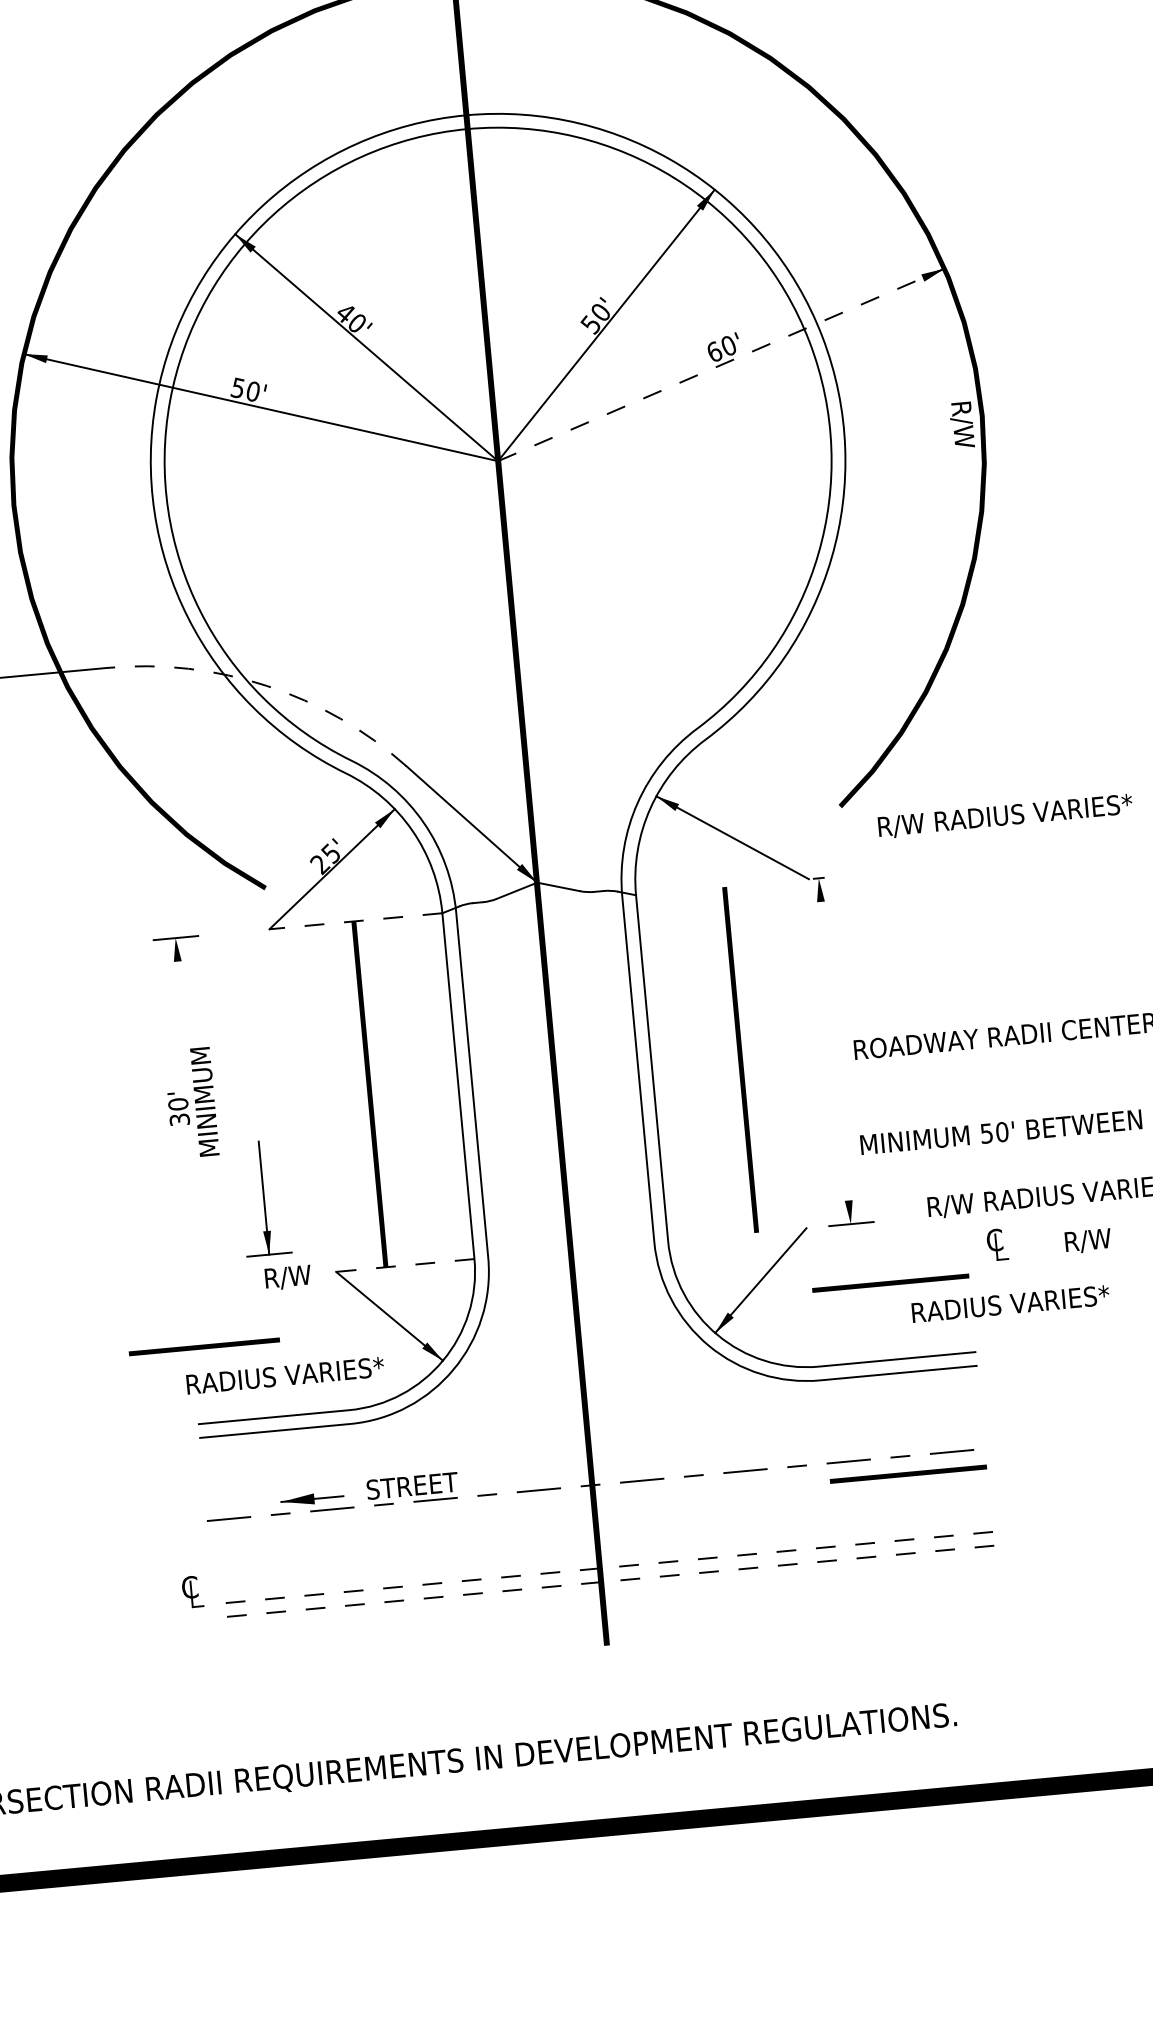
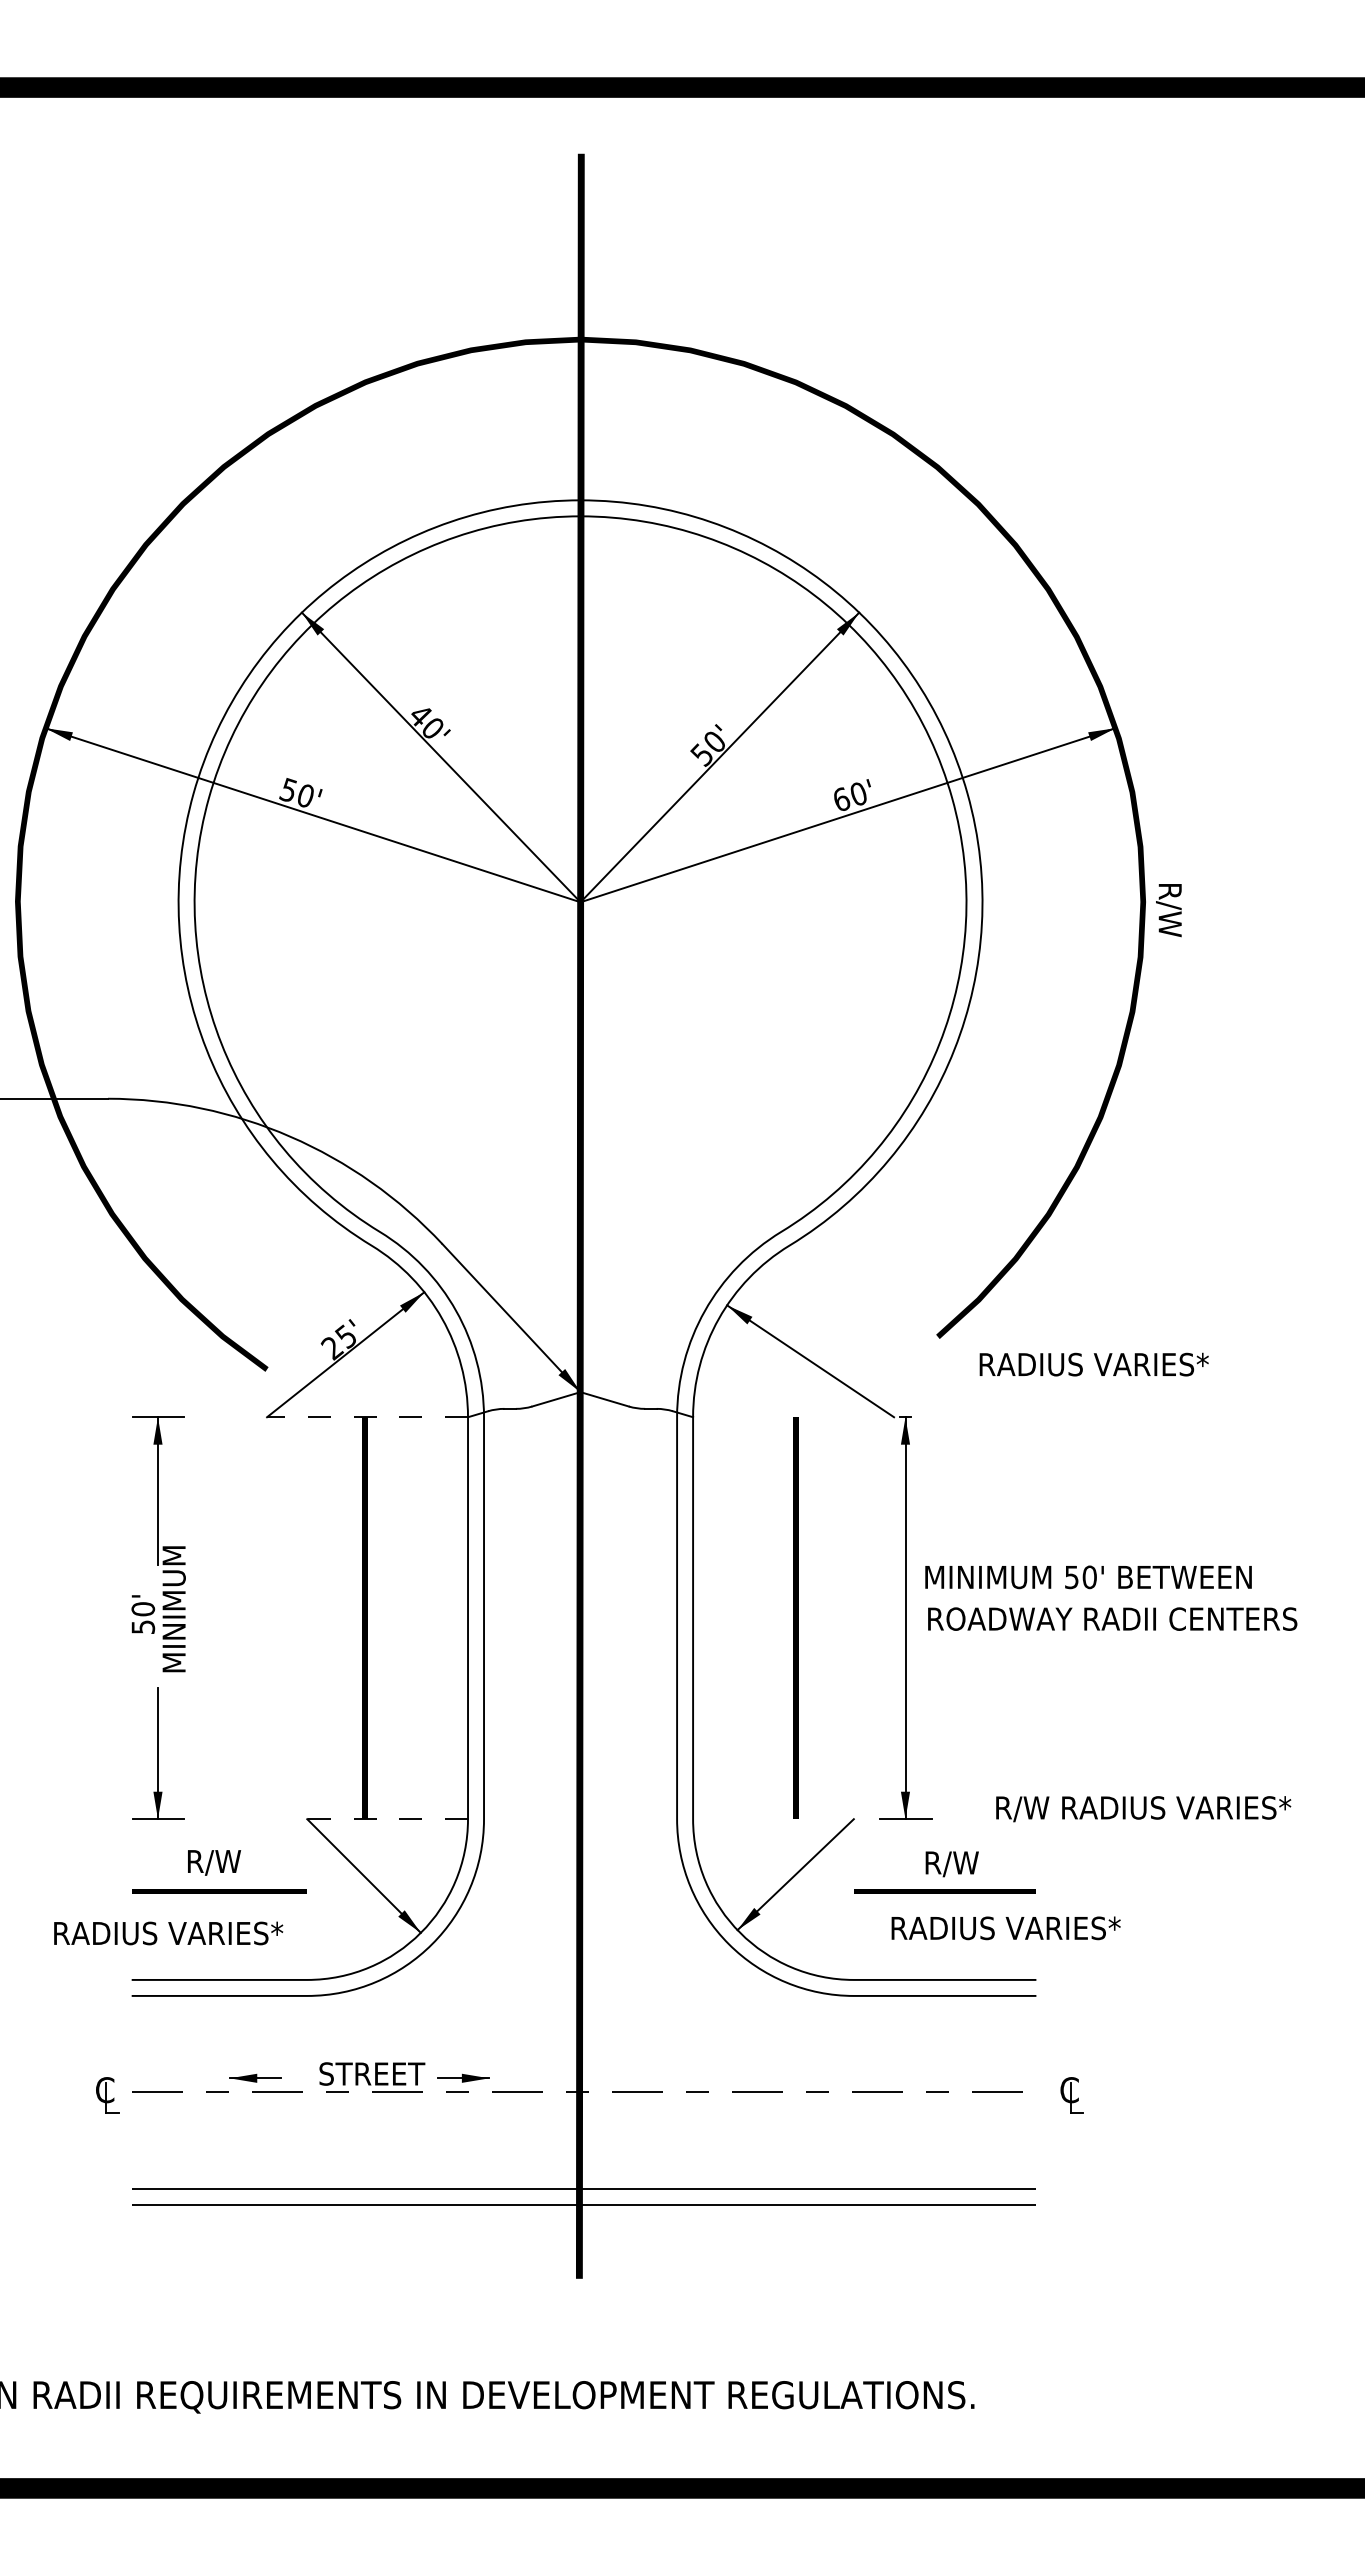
line: (721, 365) -> (848, 815), dashed -> solid
text: (961, 425) -> (1168, 910), moved
arc: (267, 685) -> (290, 1136), dashed -> solid
text: (1012, 815) -> (1135, 1365), R/W RADIUS VARIES* -> RADIUS VARIES*
line: (181, 1001) -> (157, 1490), added
line: (834, 1051) -> (905, 1618), added
text: (179, 1119) -> (142, 1626), 30' -> 50'
text: (1001, 1132) -> (1088, 1577), moved
part: (264, 1198) -> (158, 1753), moved
text: (1087, 1241) -> (951, 1864), moved
part: (996, 1244) -> (1071, 2095), moved
text: (288, 1277) -> (214, 1862), moved
text: (1010, 1304) -> (1005, 1928), moved
line: (204, 1346) -> (219, 1891), moved
text: (285, 1375) -> (168, 1933), moved
line: (907, 1474) -> (944, 2113), removed
part: (491, 1481) -> (463, 2077), added
part: (312, 1498) -> (255, 2077), size x0.71
line: (603, 1568) -> (583, 2189), dashed -> solid
line: (604, 1582) -> (583, 2205), dashed -> solid
part: (192, 1591) -> (107, 2095), moved

